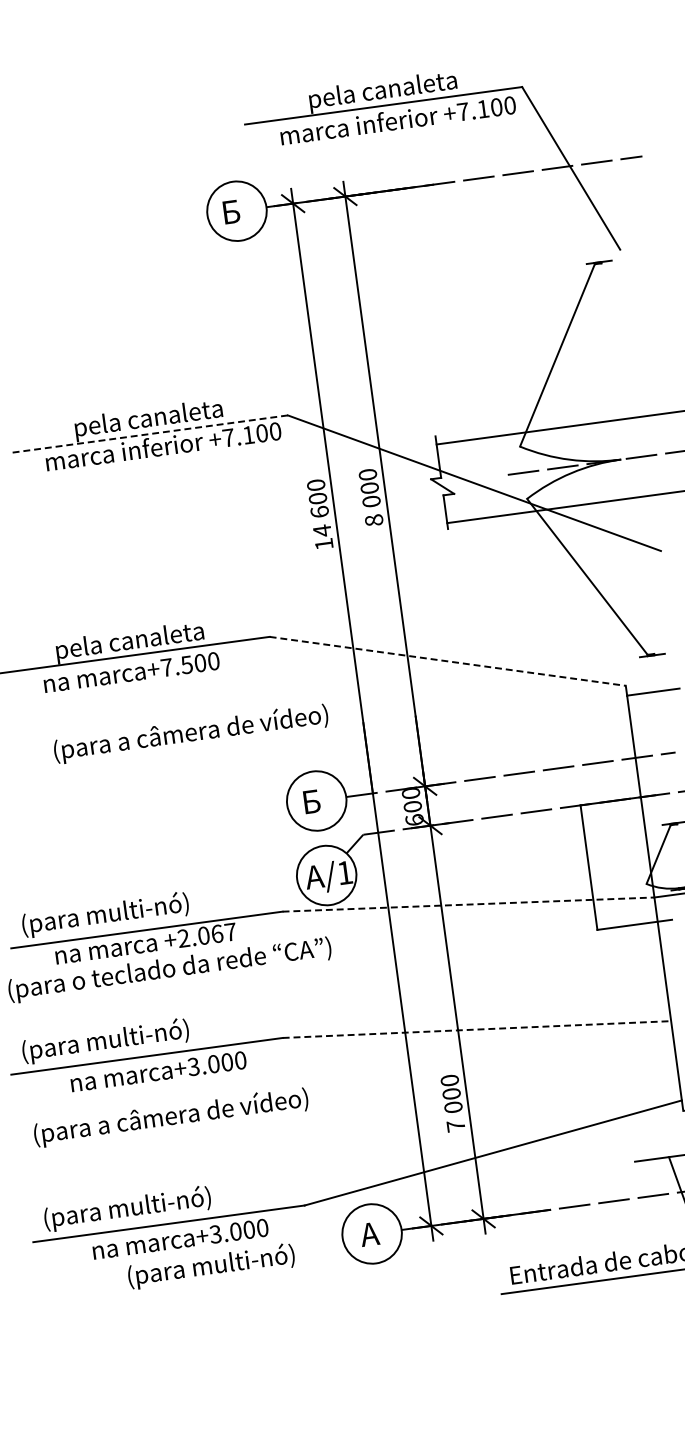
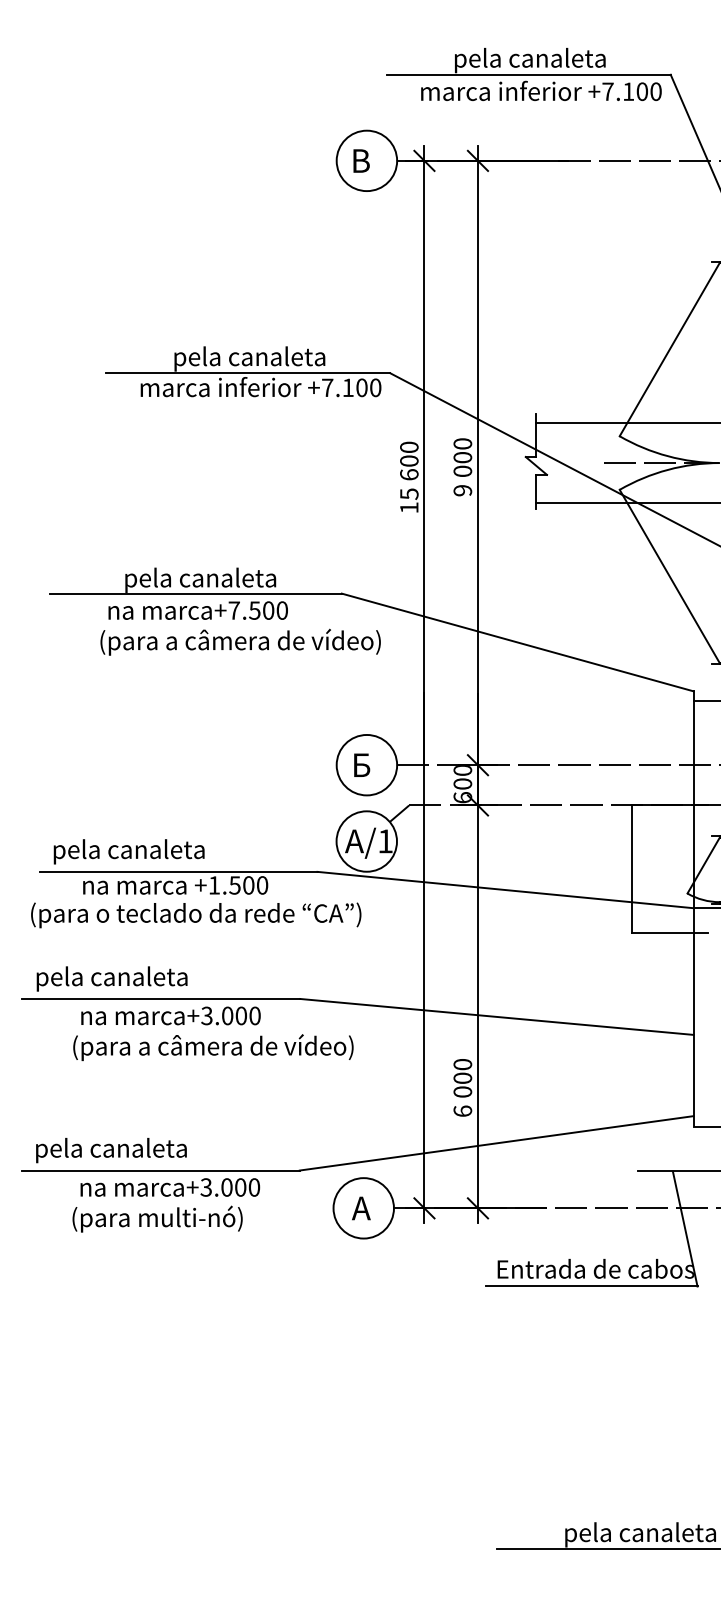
text: (233, 210) -> (363, 159), Б -> В
line: (149, 434) -> (248, 373), dashed -> solid
text: (373, 520) -> (462, 490), 8 -> 9
text: (322, 531) -> (409, 494), 14 -> 15
line: (447, 661) -> (517, 642), dashed -> solid
text: (190, 732) -> (240, 641), moved
line: (468, 905) -> (505, 890), dashed -> solid
text: (105, 914) -> (138, 850), (para multi-nó) -> pela canaleta
text: (207, 935) -> (238, 885), +2.067 -> +1.500
line: (477, 1029) -> (497, 1016), dashed -> solid
text: (105, 1040) -> (121, 977), (para multi-nó) -> pela canaleta
text: (171, 1117) -> (213, 1047), moved
text: (455, 1125) -> (462, 1110), 7 -> 6
text: (127, 1208) -> (121, 1149), (para multi-nó) -> pela canaleta
text: (211, 1265) -> (157, 1218), moved

